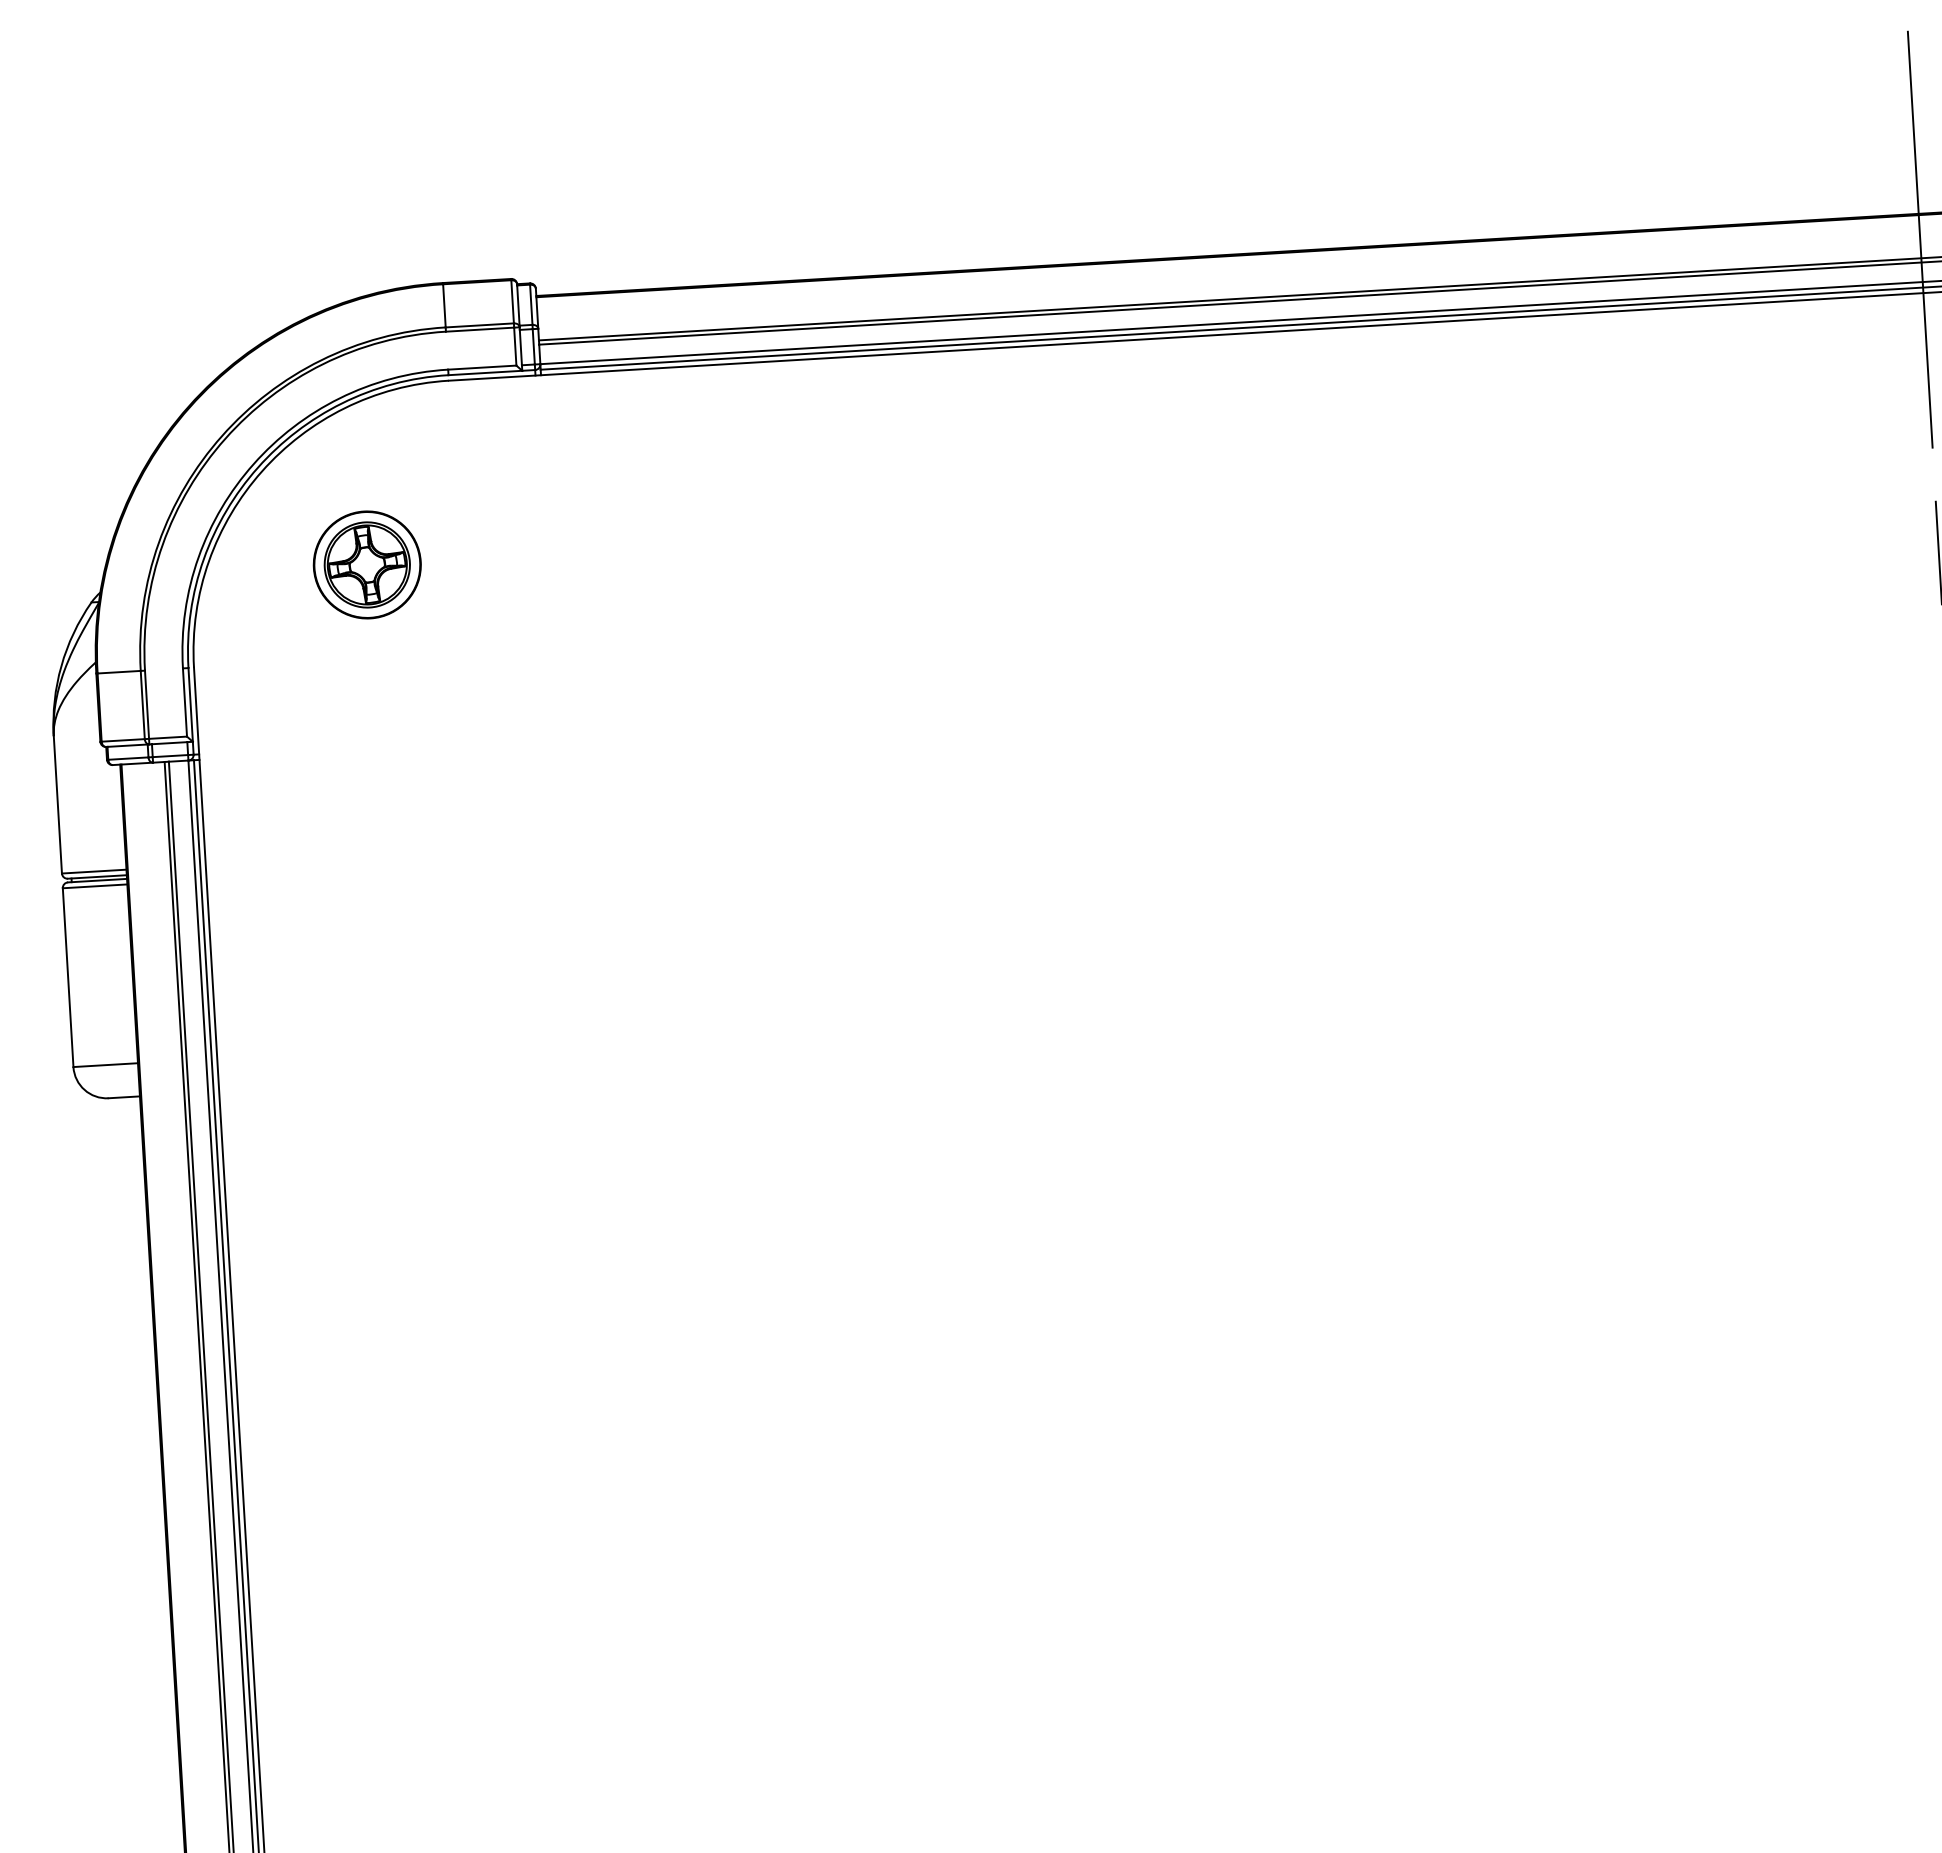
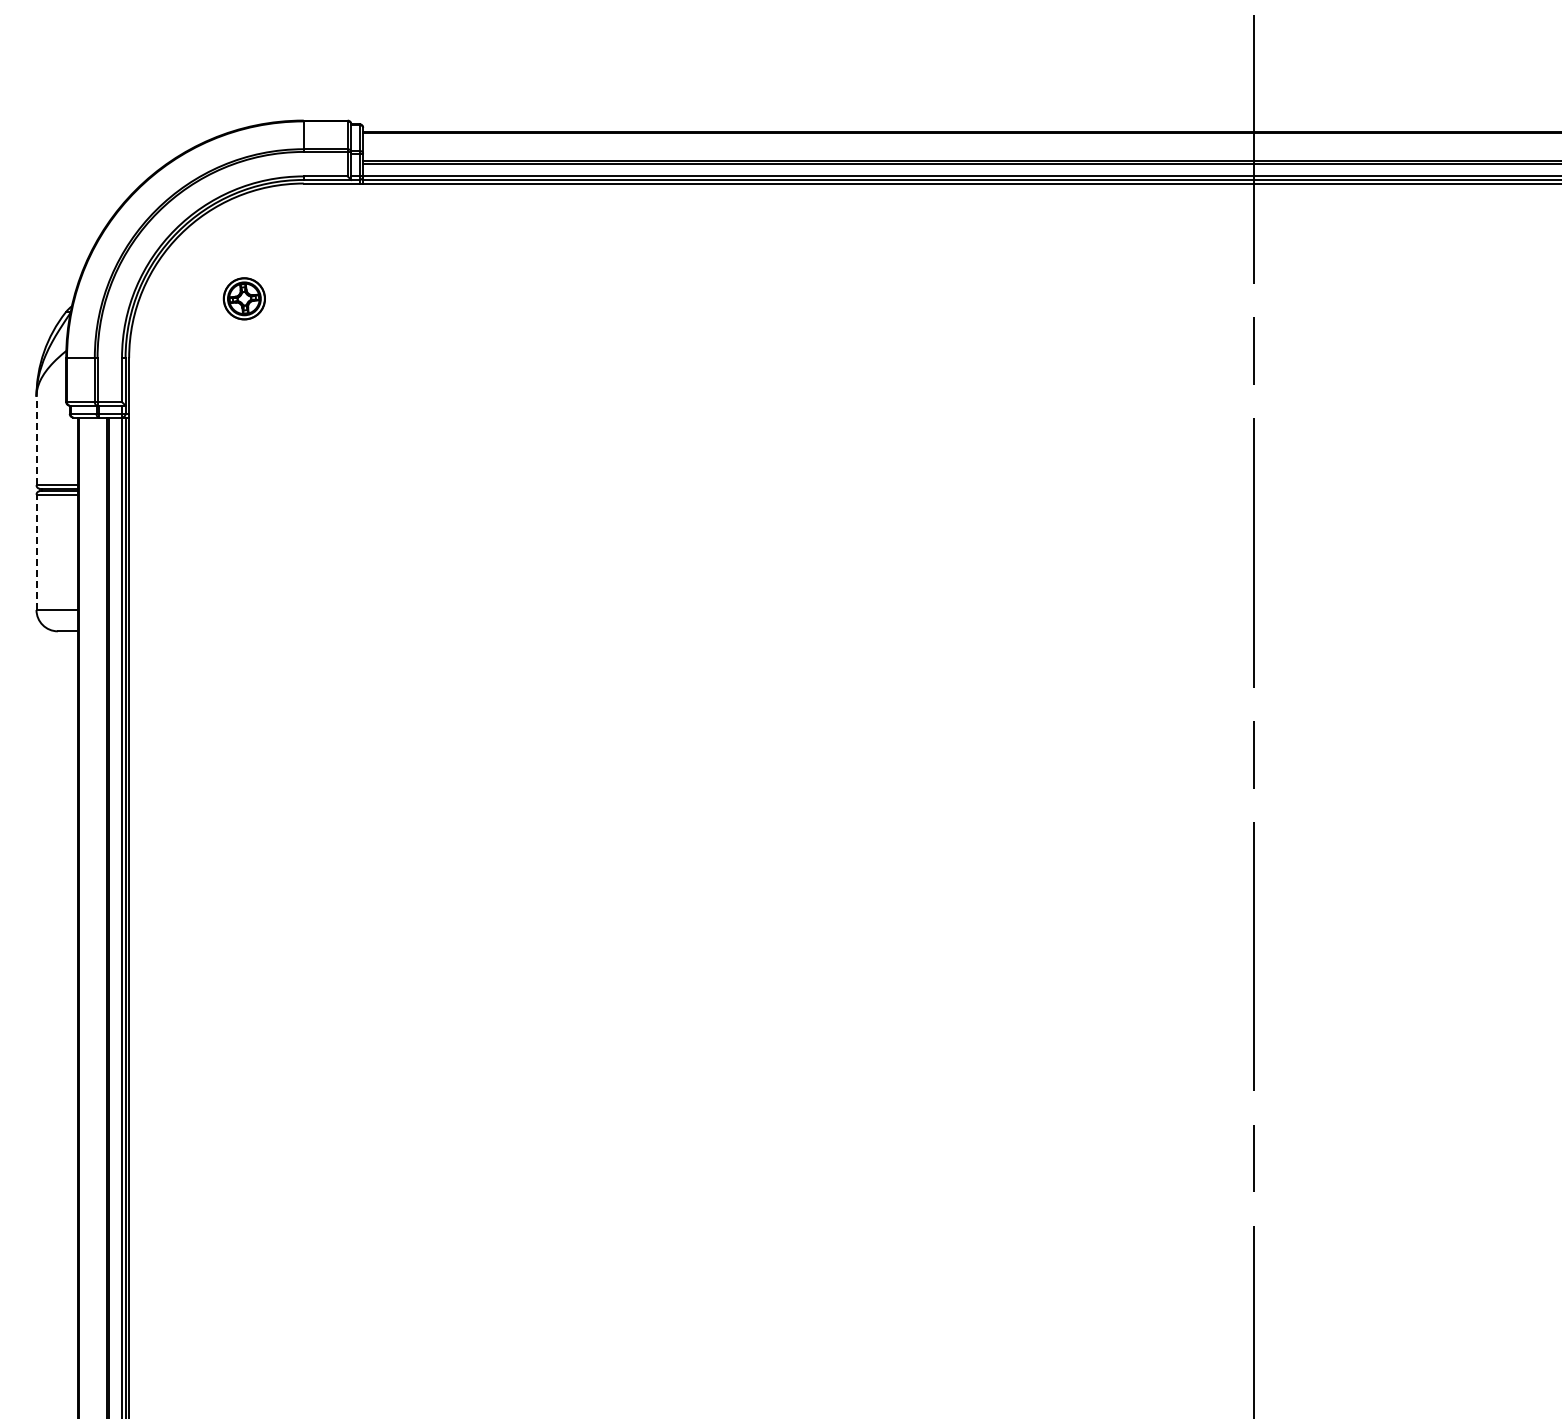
part: (367, 564) -> (244, 298), size x0.6
line: (57, 804) -> (36, 440), solid -> dashed
line: (68, 977) -> (36, 552), solid -> dashed

